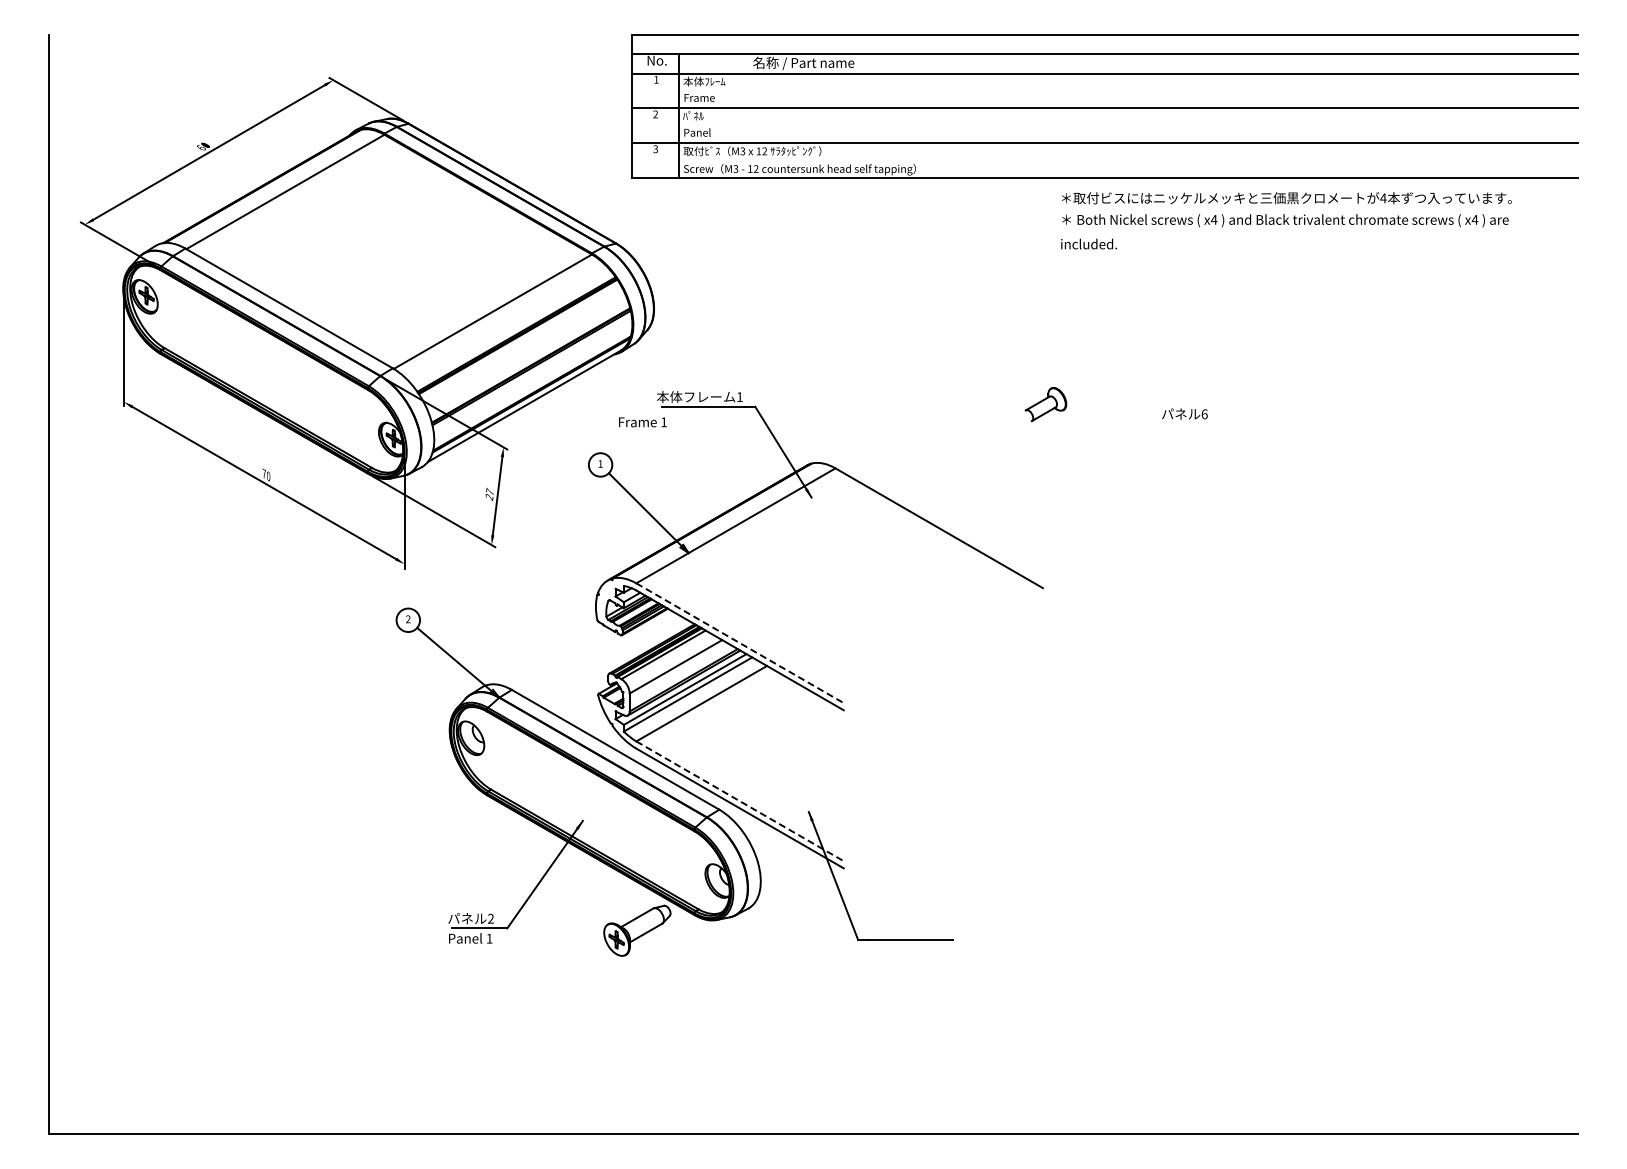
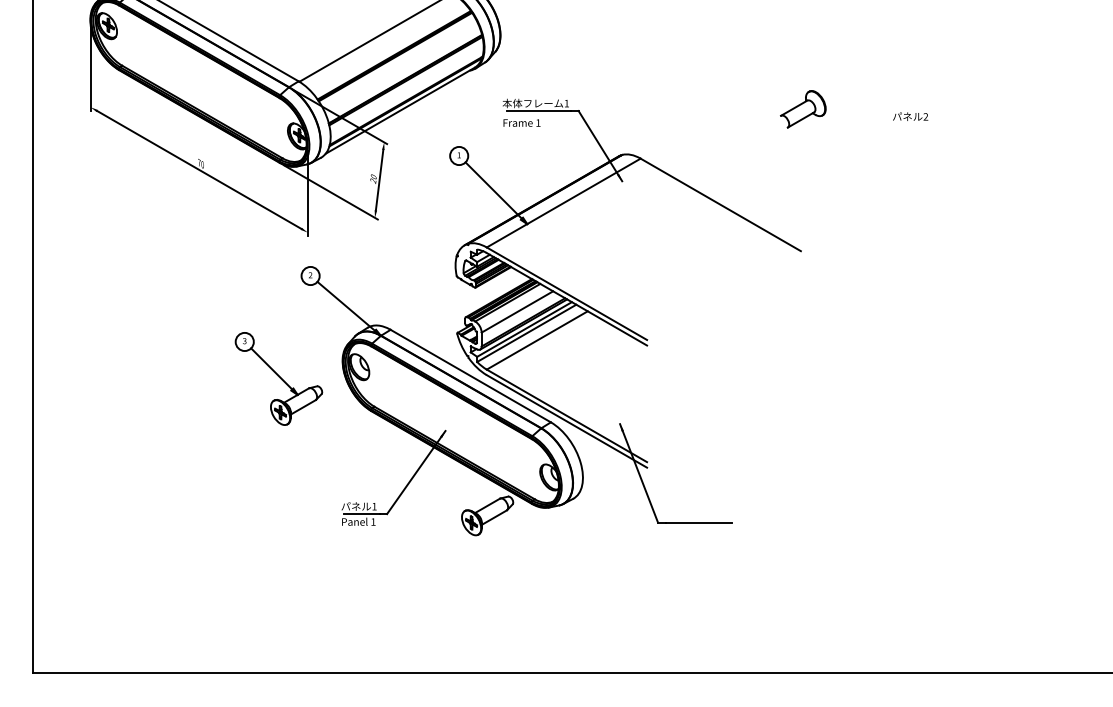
part: (1045, 404) -> (802, 109), size x1.43
text: (1204, 414) -> (925, 117), 6 -> 2
text: (642, 422) -> (521, 123), moved
text: (489, 491) -> (373, 176), 27 -> 20
line: (740, 643) -> (567, 293), dashed -> solid
part: (367, 753) -> (279, 378), added
line: (740, 801) -> (567, 416), dashed -> solid
text: (490, 918) -> (374, 506), 2 -> 1

